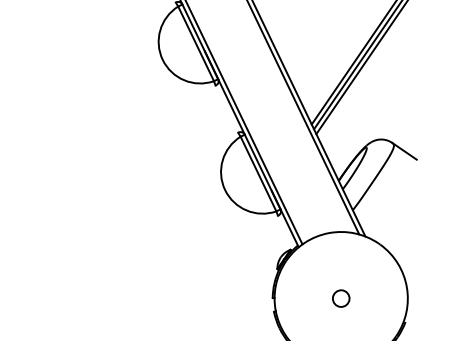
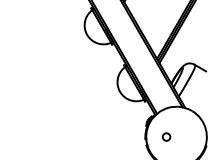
circle: (341, 297) -> (166, 136), moved

